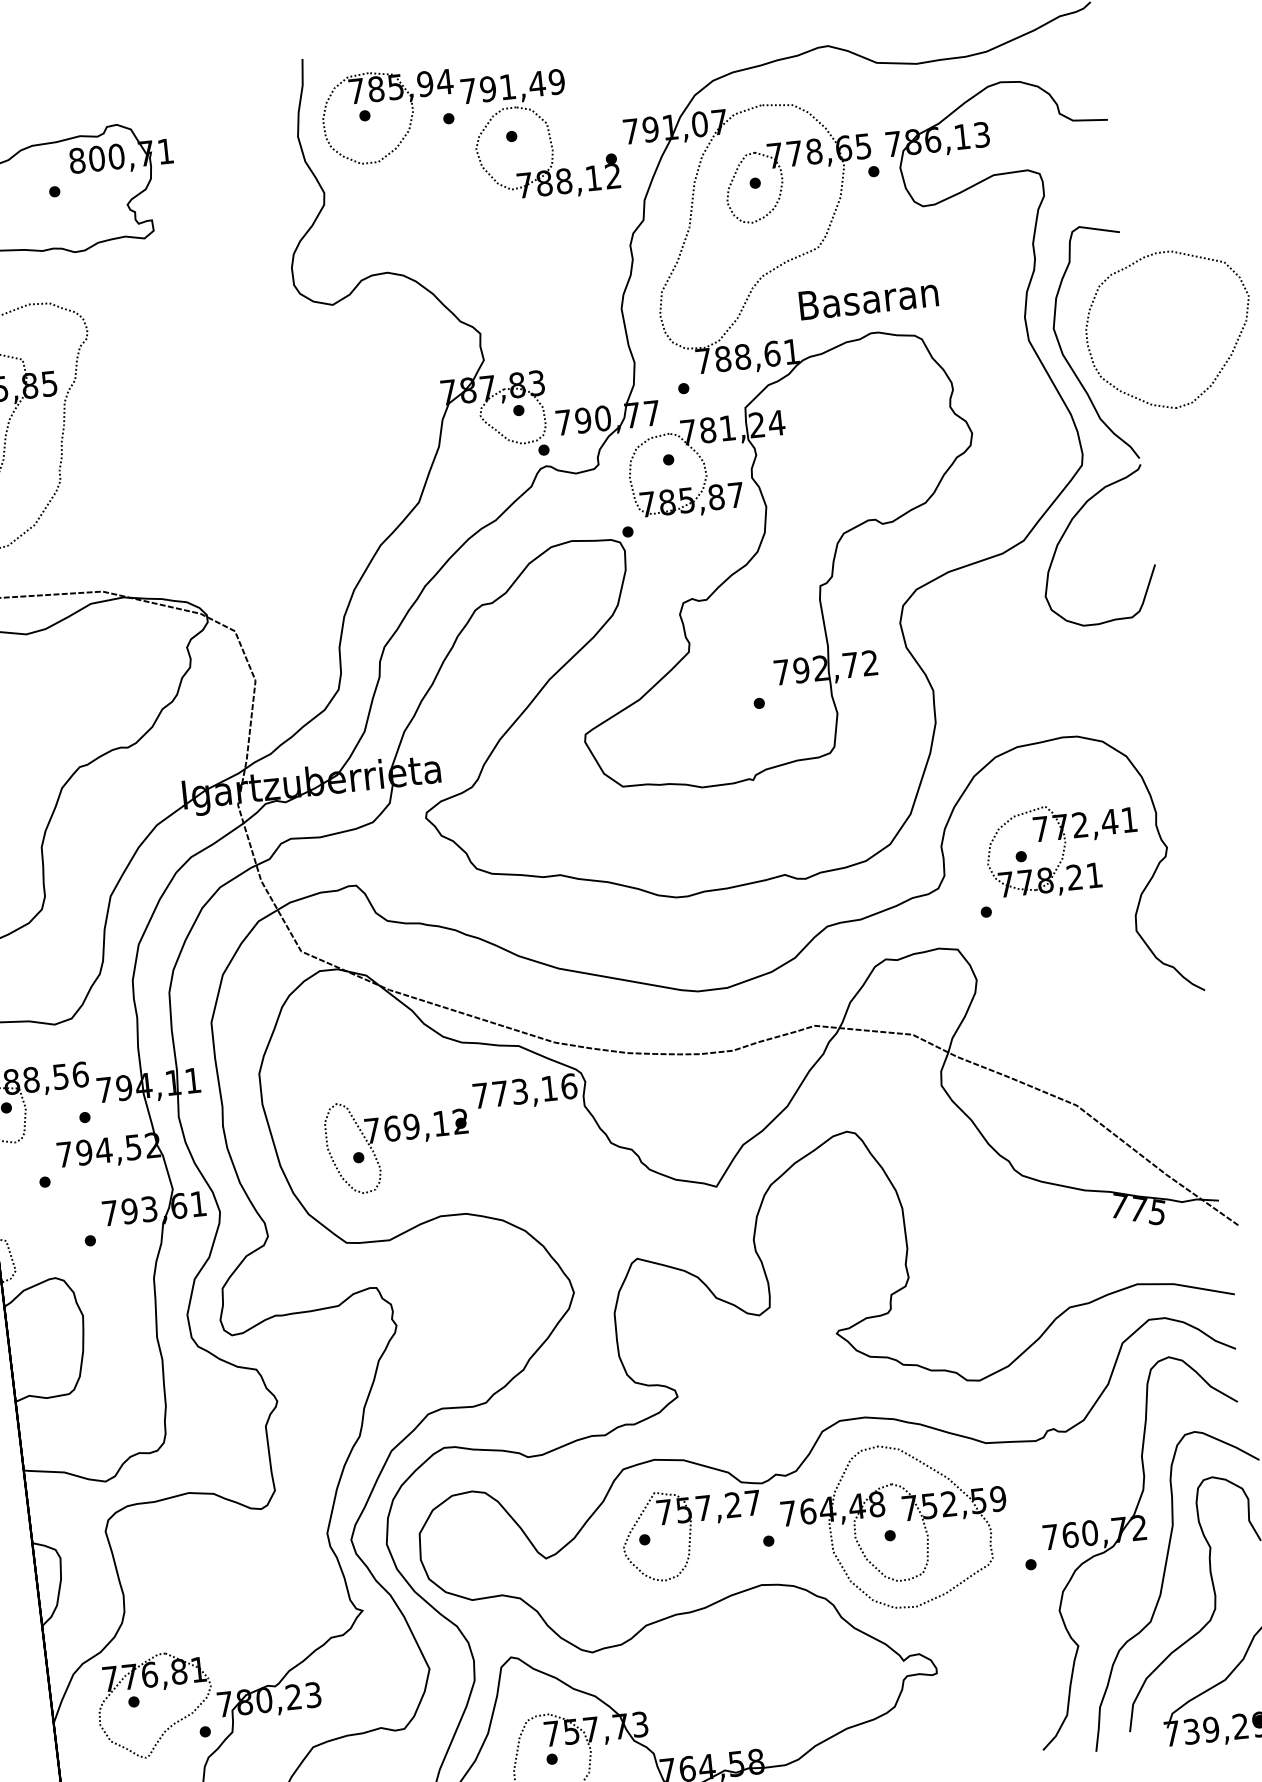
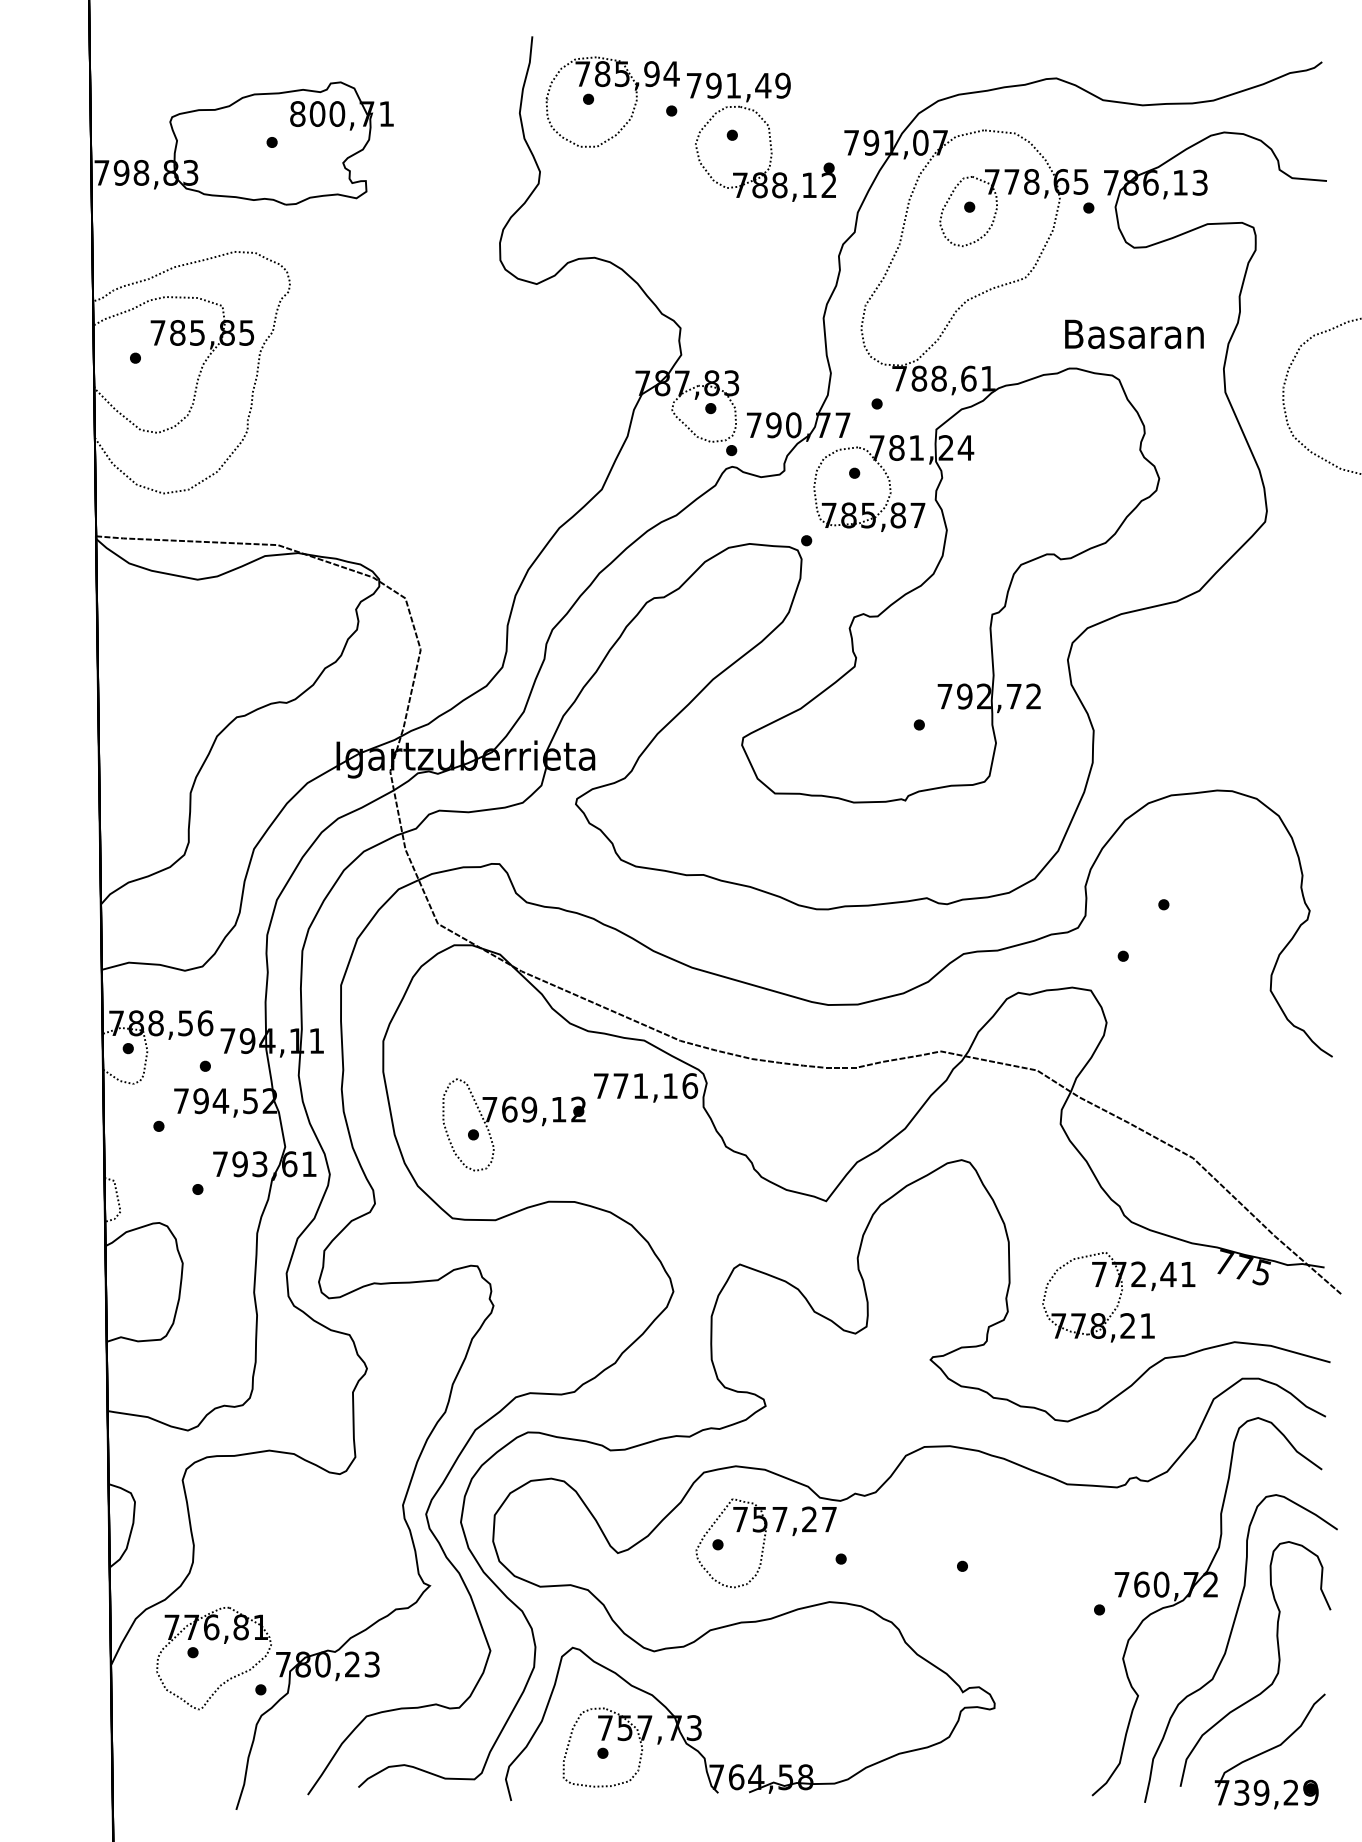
text: (868, 299) -> (1134, 334), moved
part: (1098, 417) -> (1286, 476), removed
part: (1062, 850) -> (1118, 1297), moved
text: (519, 1092) -> (640, 1086), 773,16 -> 771,16
part: (907, 1520) -> (981, 1553), removed

